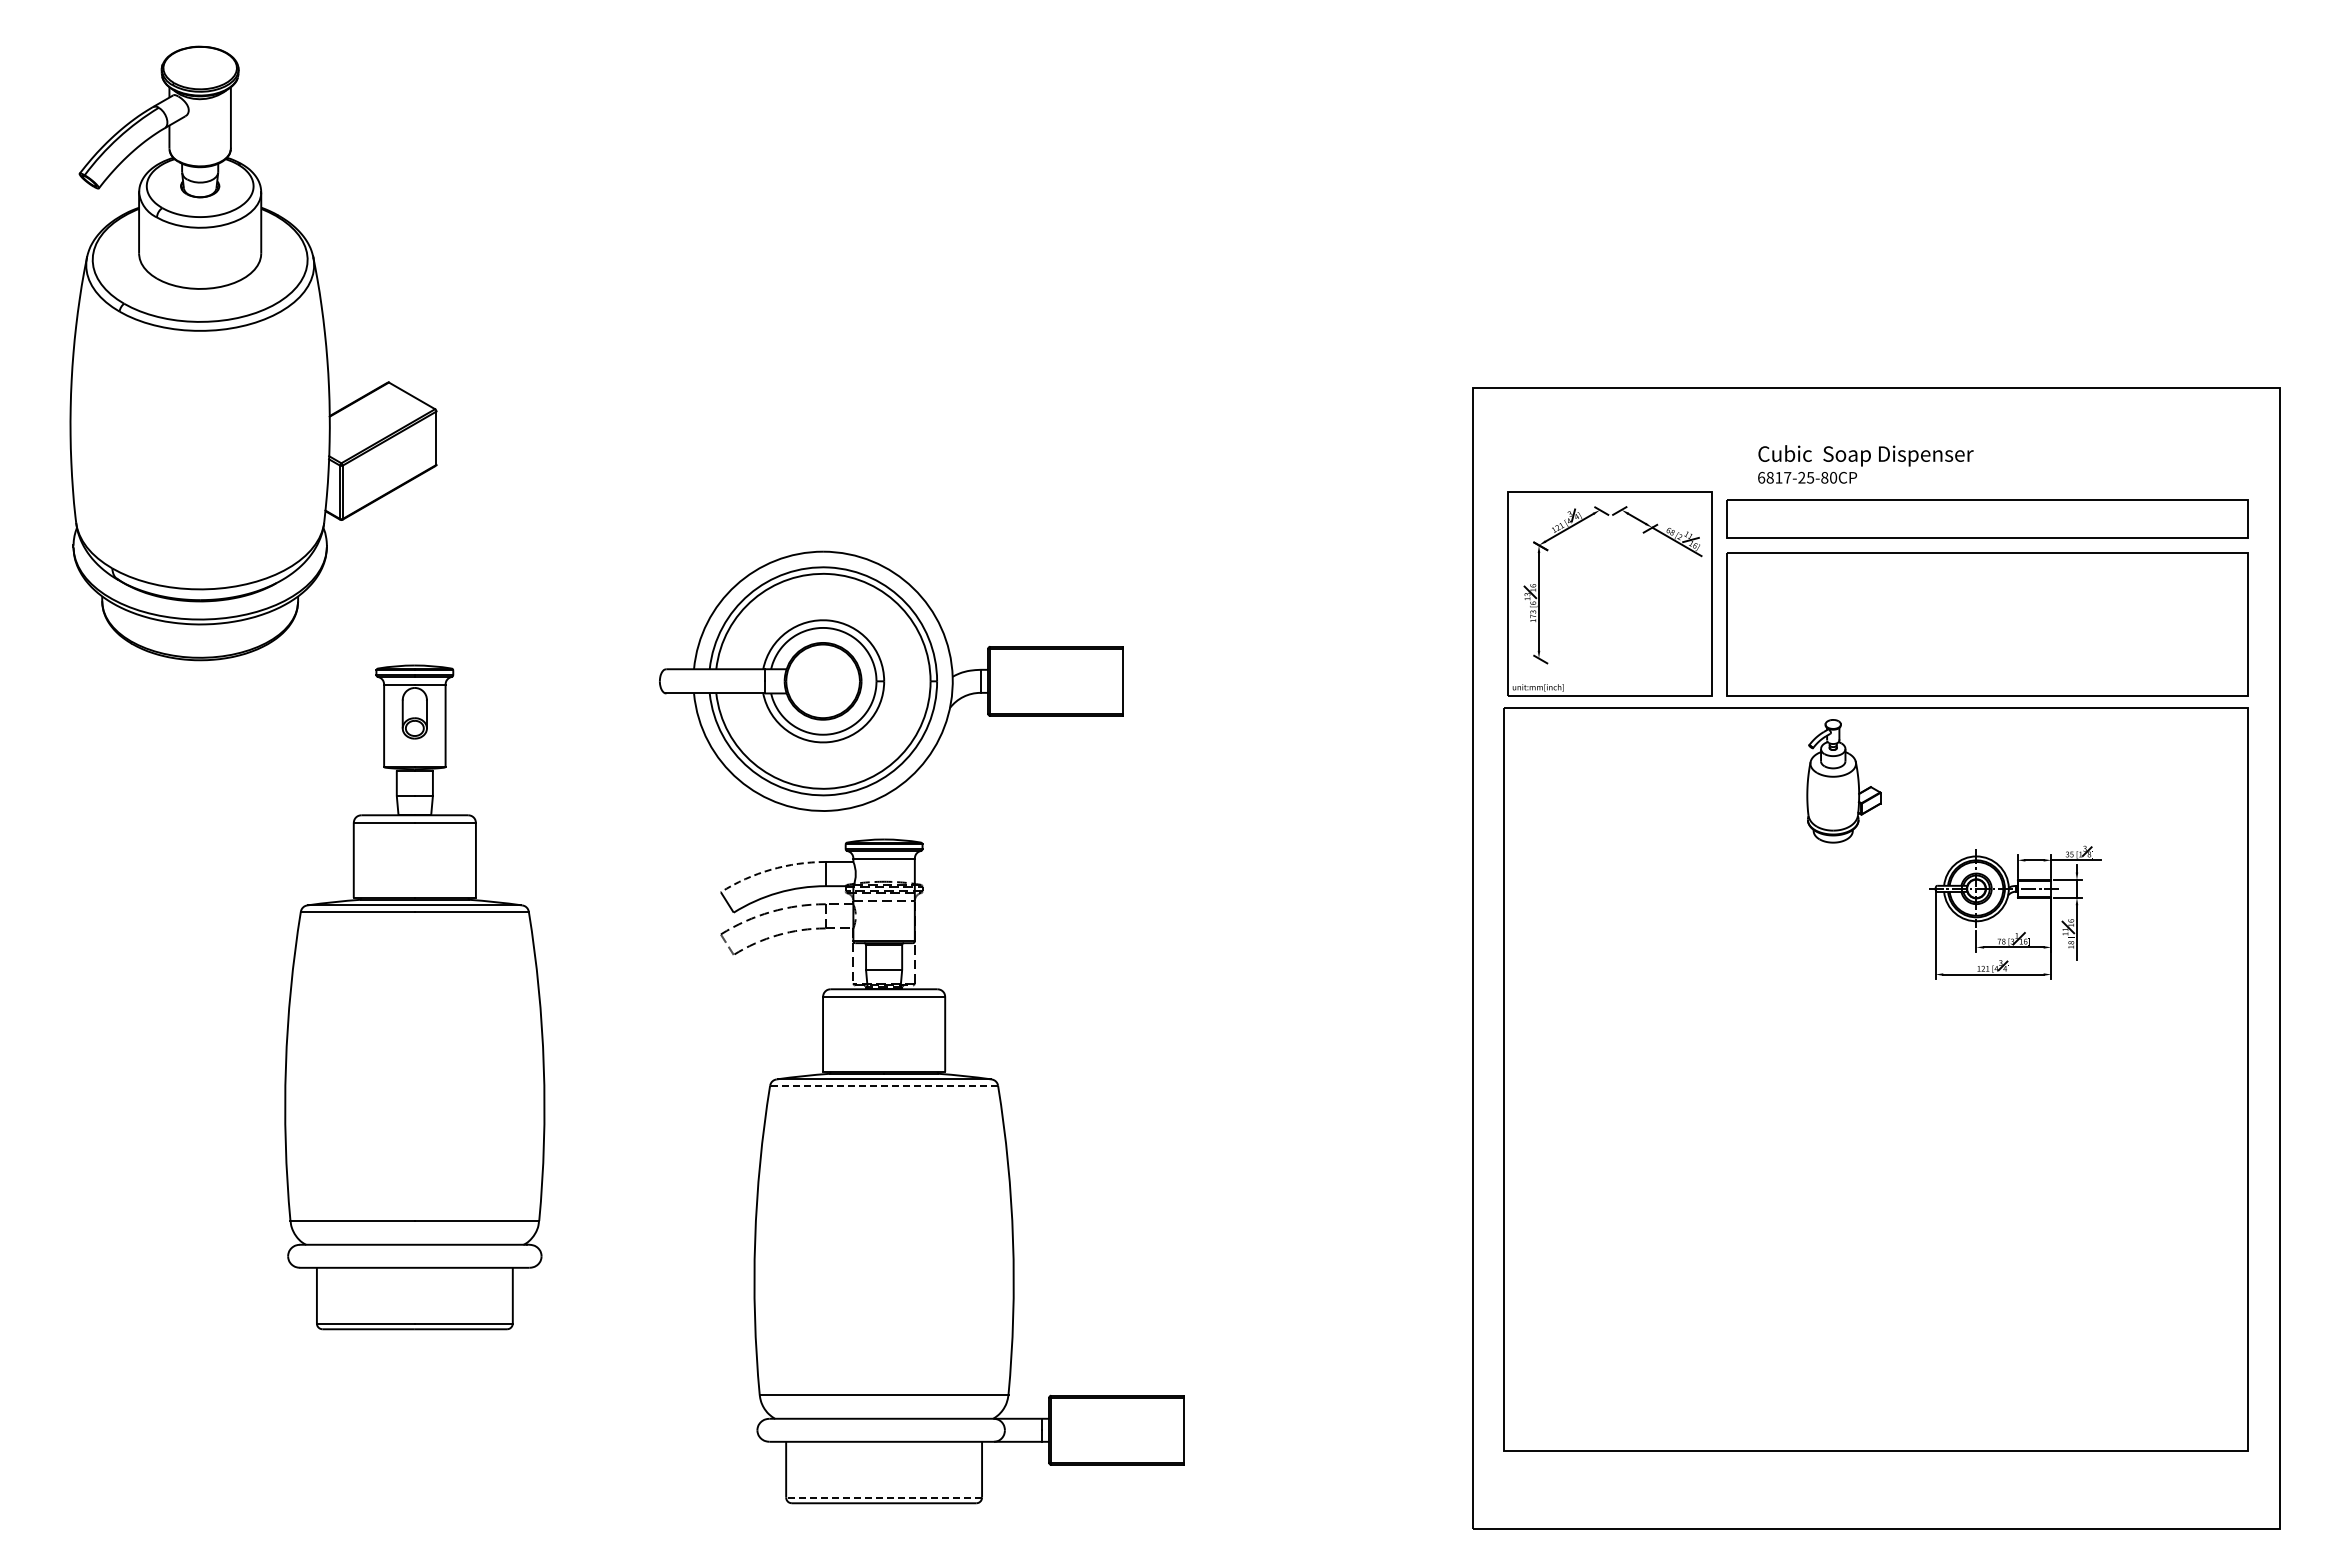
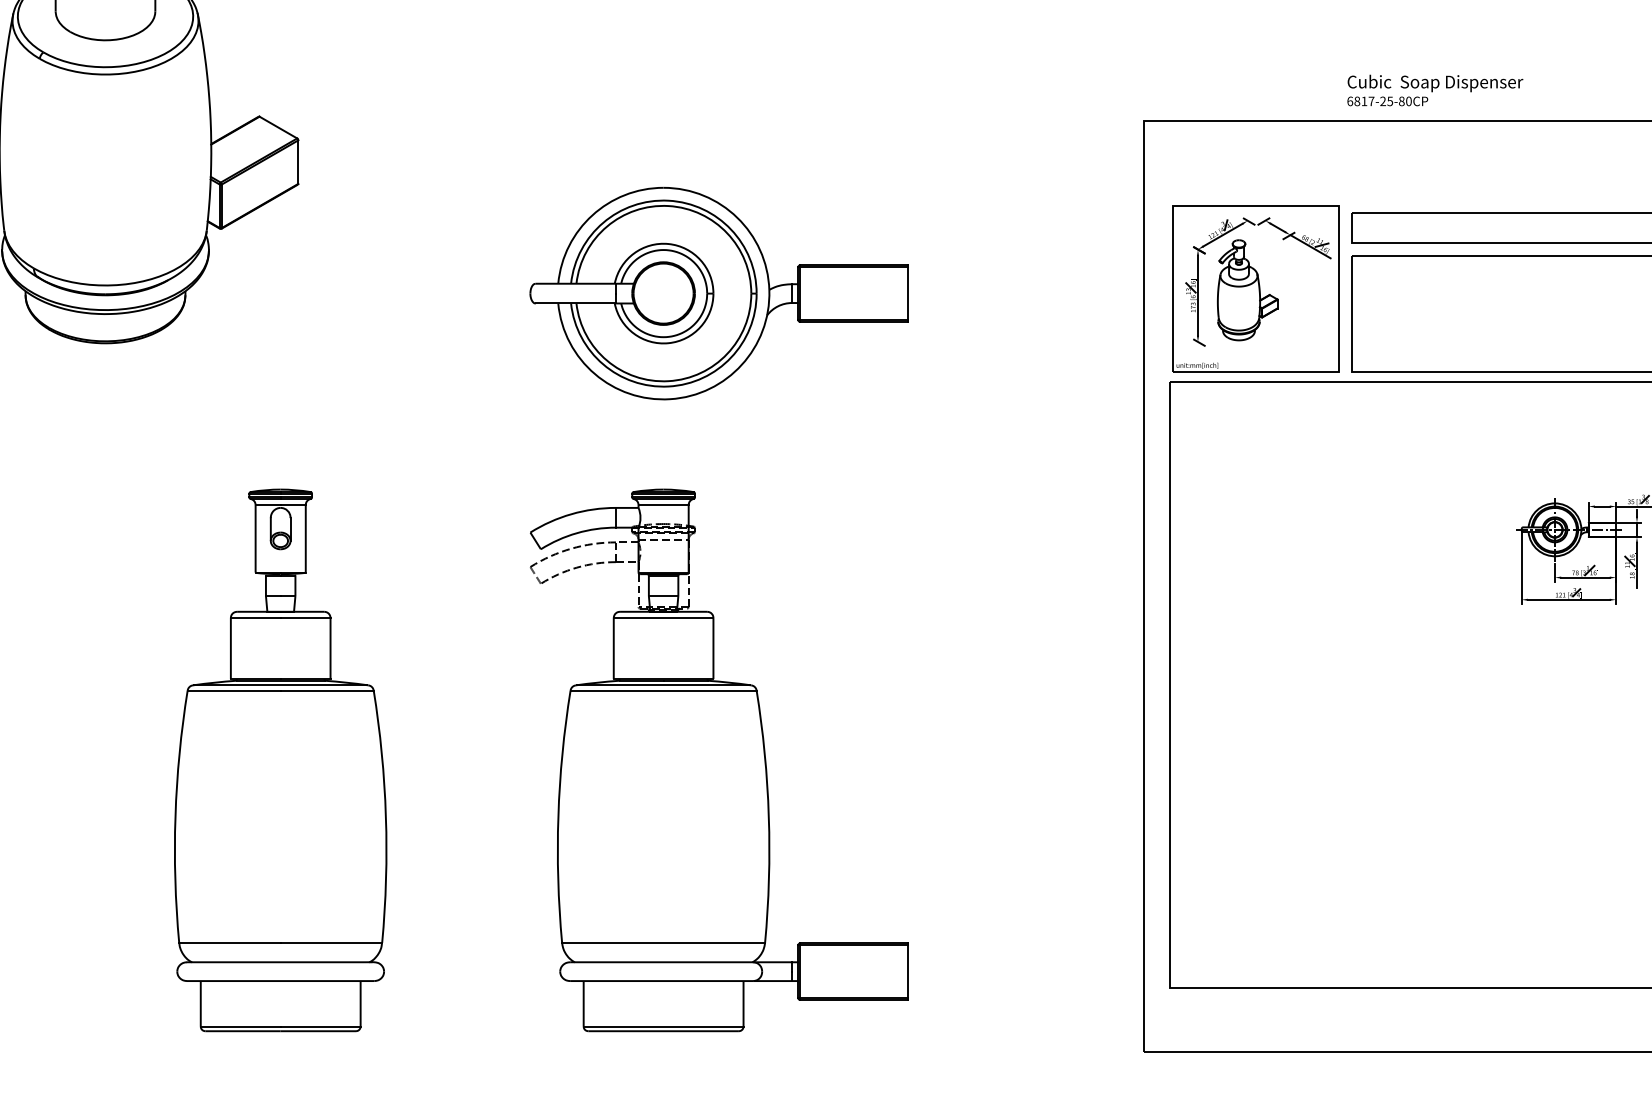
text: (1865, 464) -> (1435, 90), moved
part: (891, 680) -> (719, 292), moved
part: (1843, 781) -> (1247, 290), moved
arc: (771, 869) -> (571, 514), dashed -> solid
part: (414, 997) -> (280, 760), moved
line: (883, 1085) -> (663, 690), dashed -> solid
line: (884, 1497) -> (663, 1026), dashed -> solid

